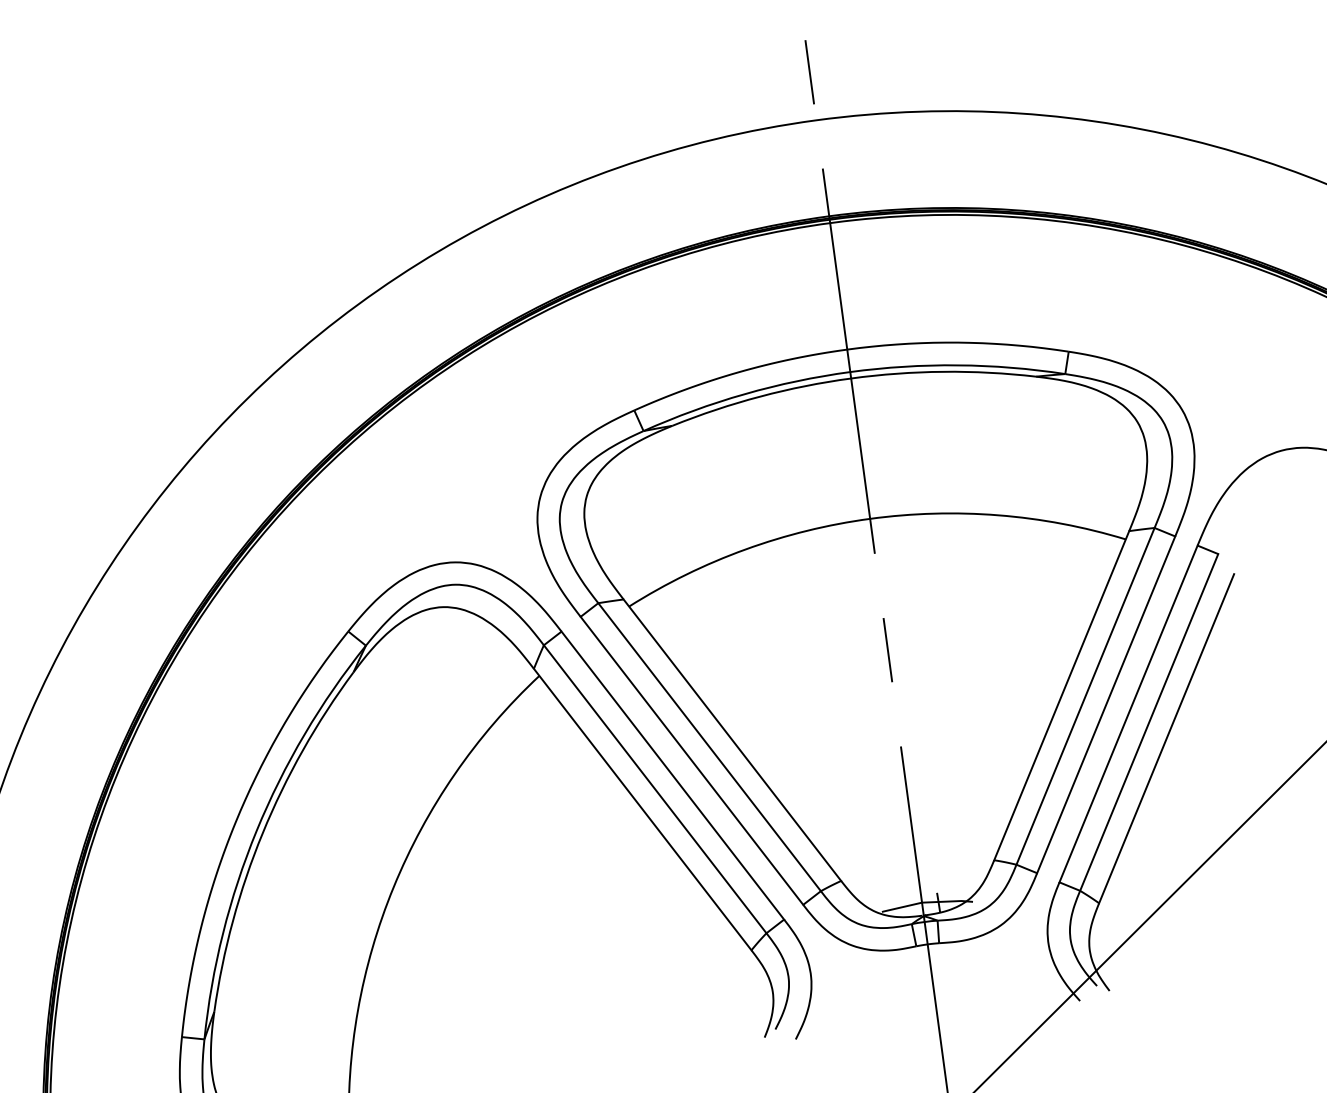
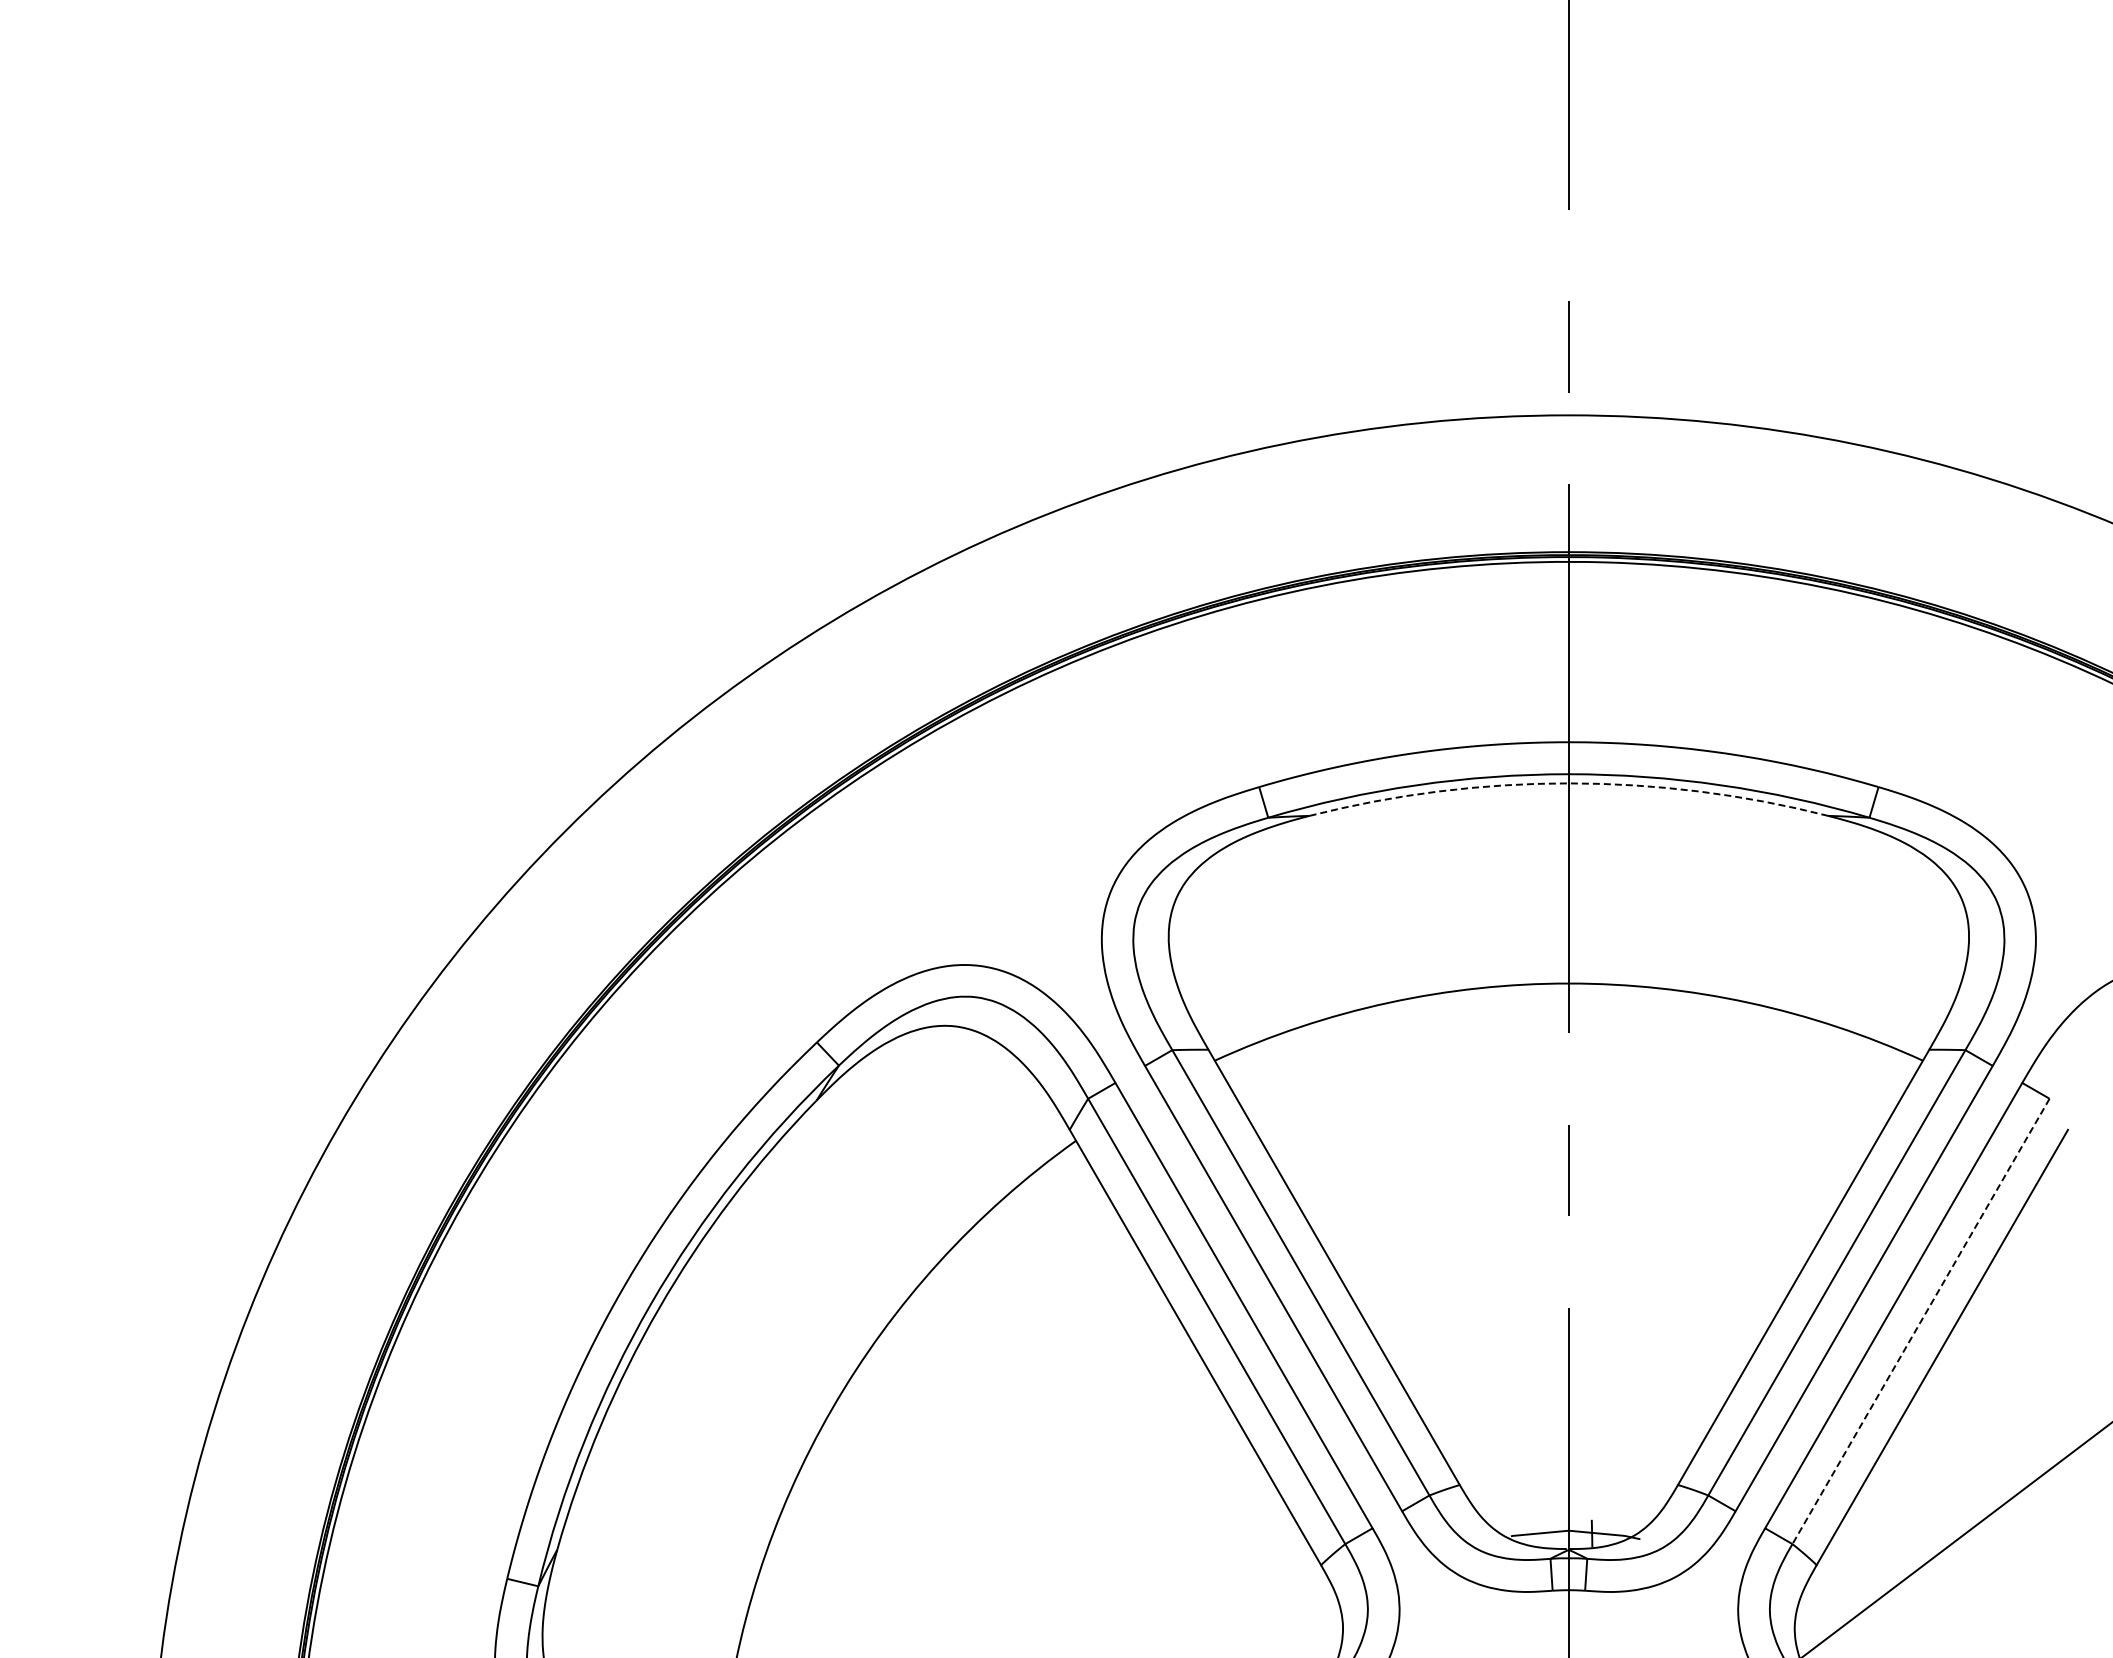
arc: (850, 378) -> (1568, 783), solid -> dashed
line: (1148, 722) -> (1920, 1321), solid -> dashed

